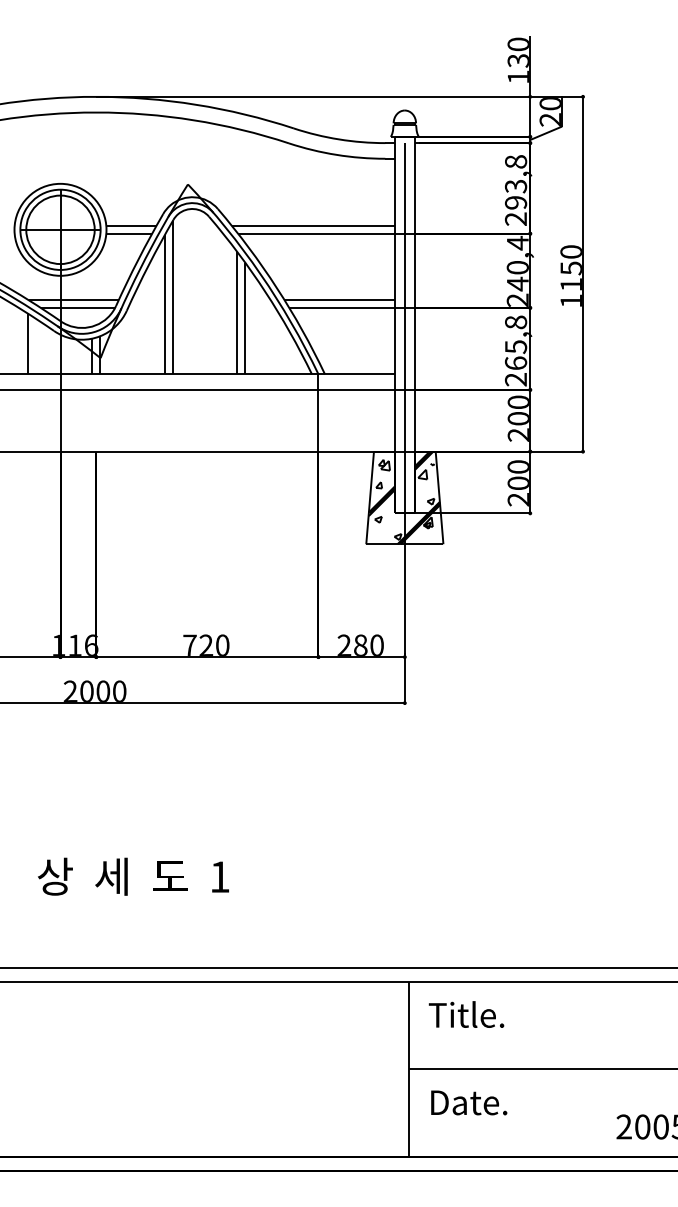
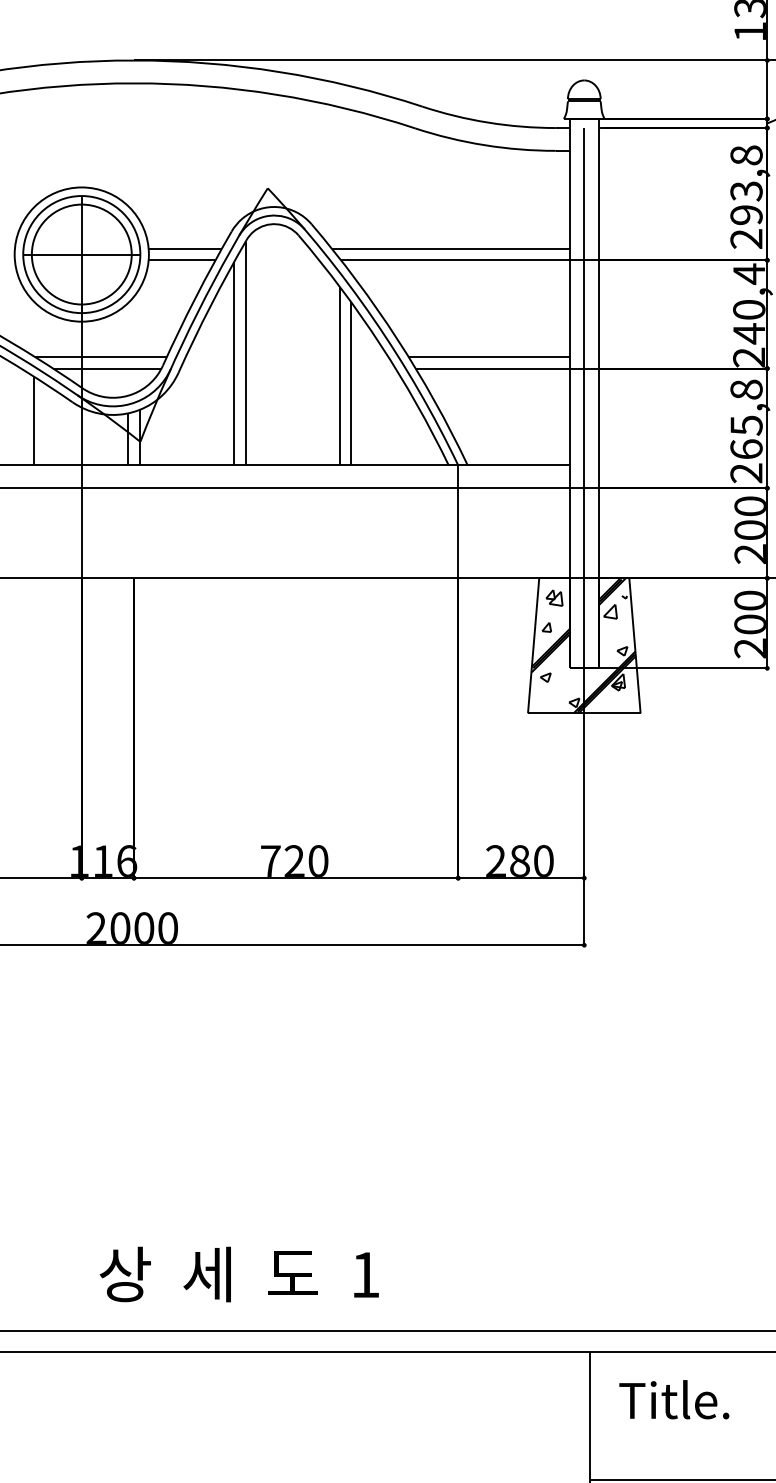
text: (133, 876) -> (239, 1274), moved

